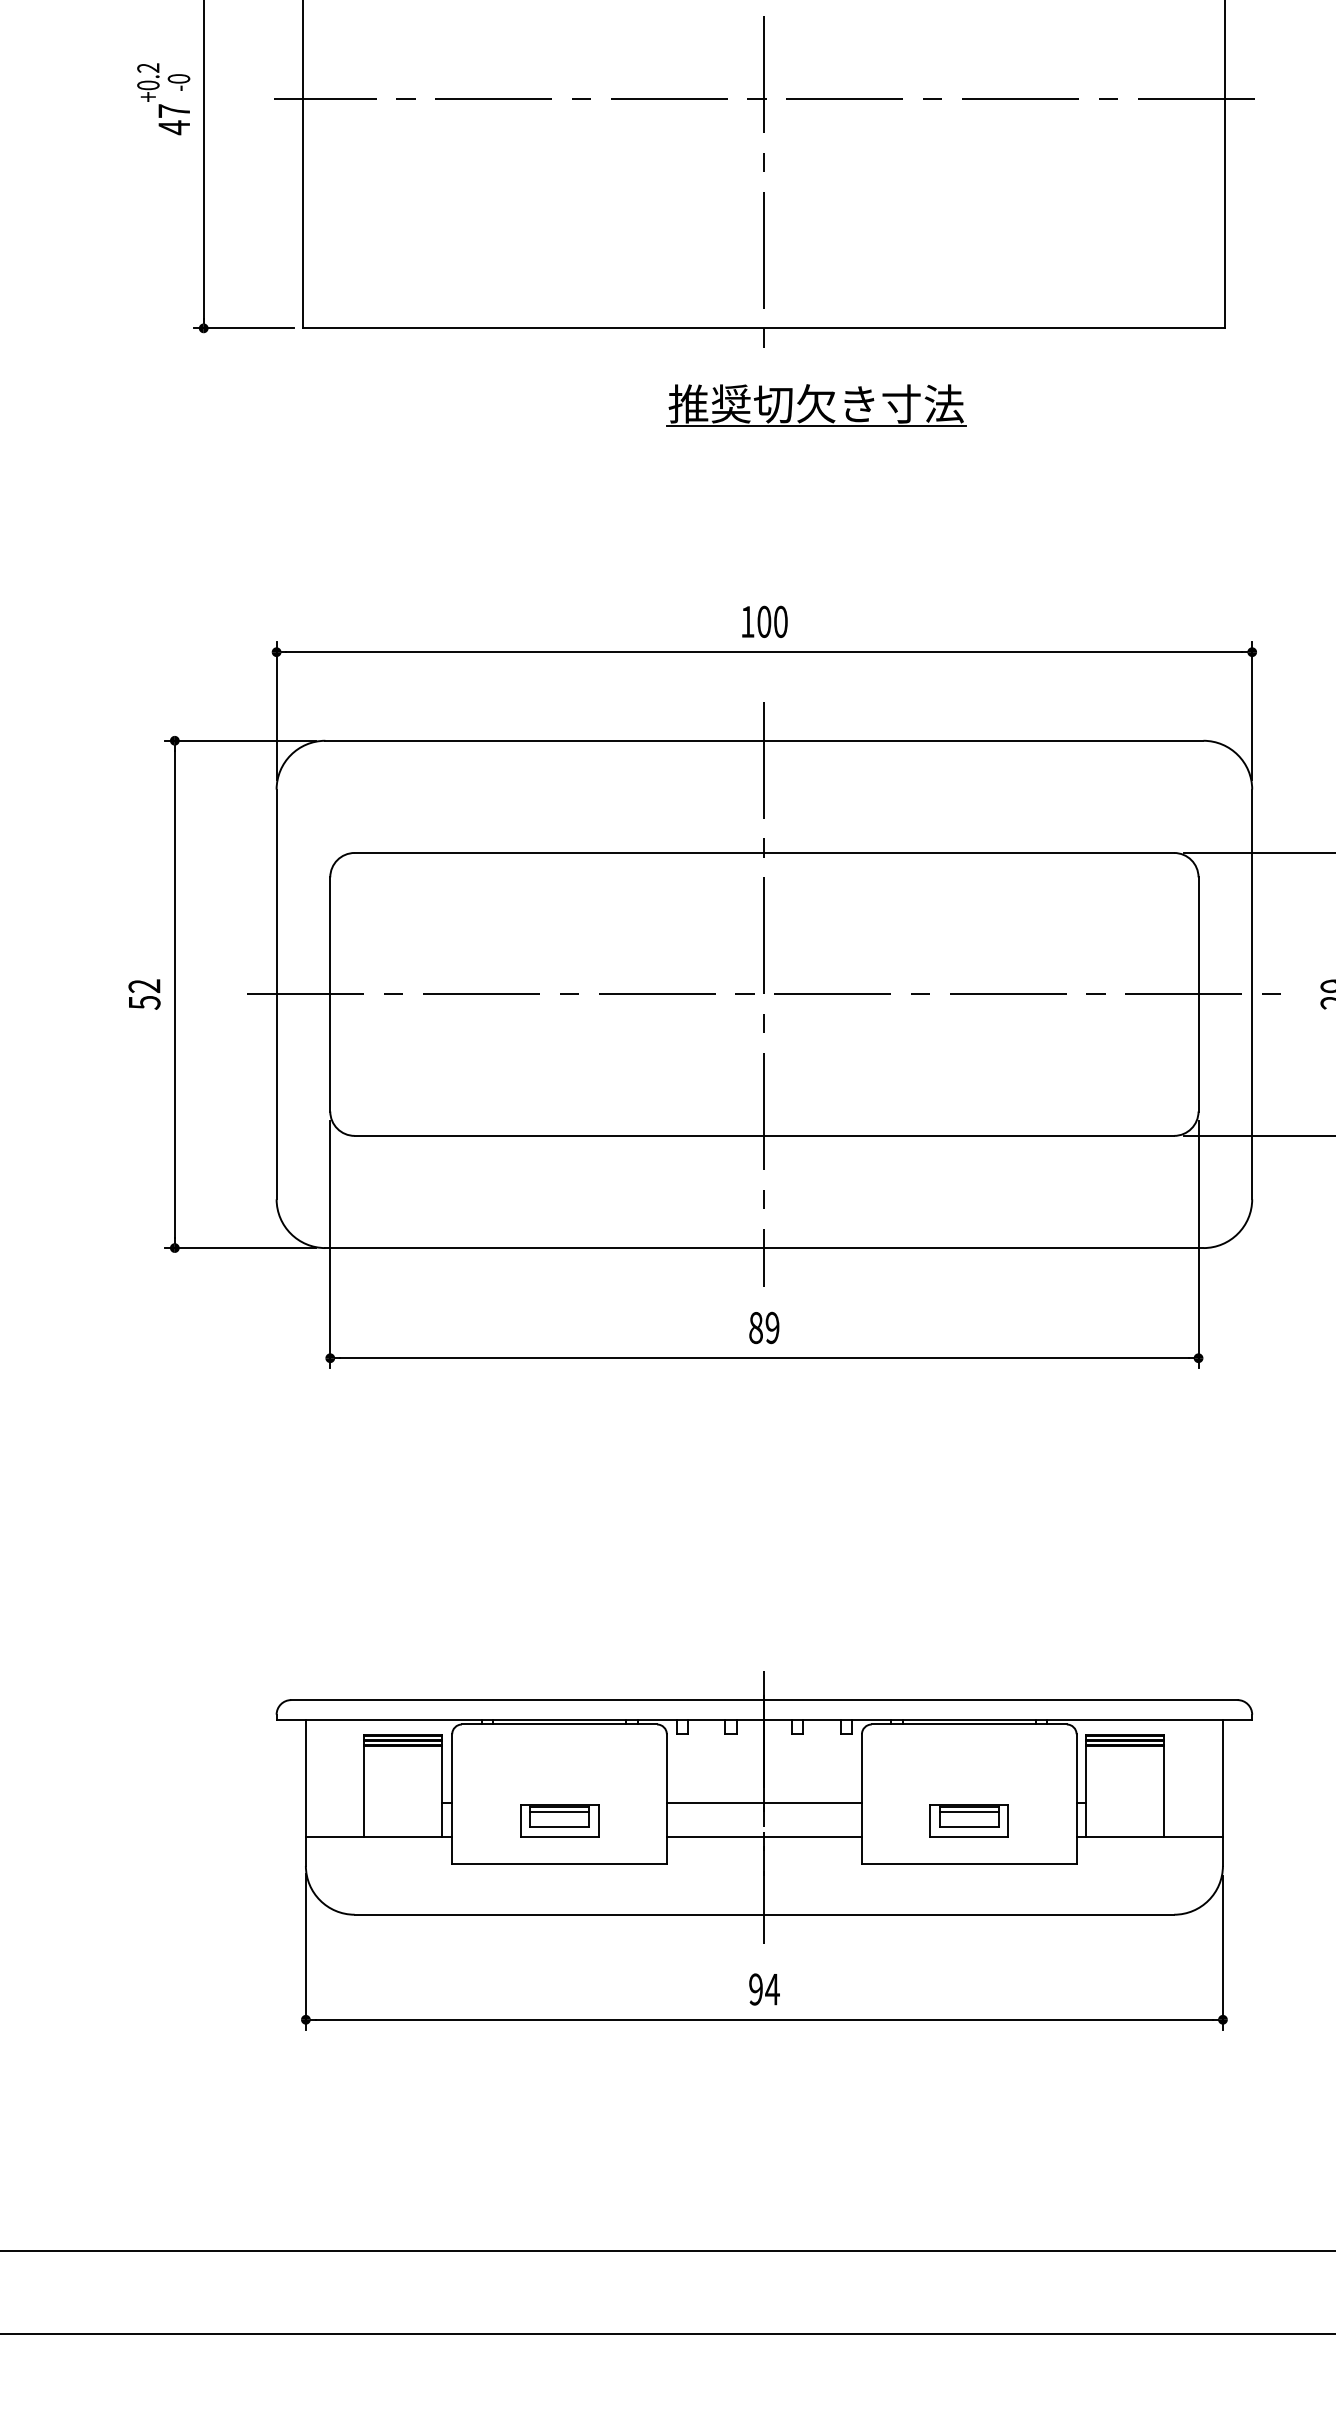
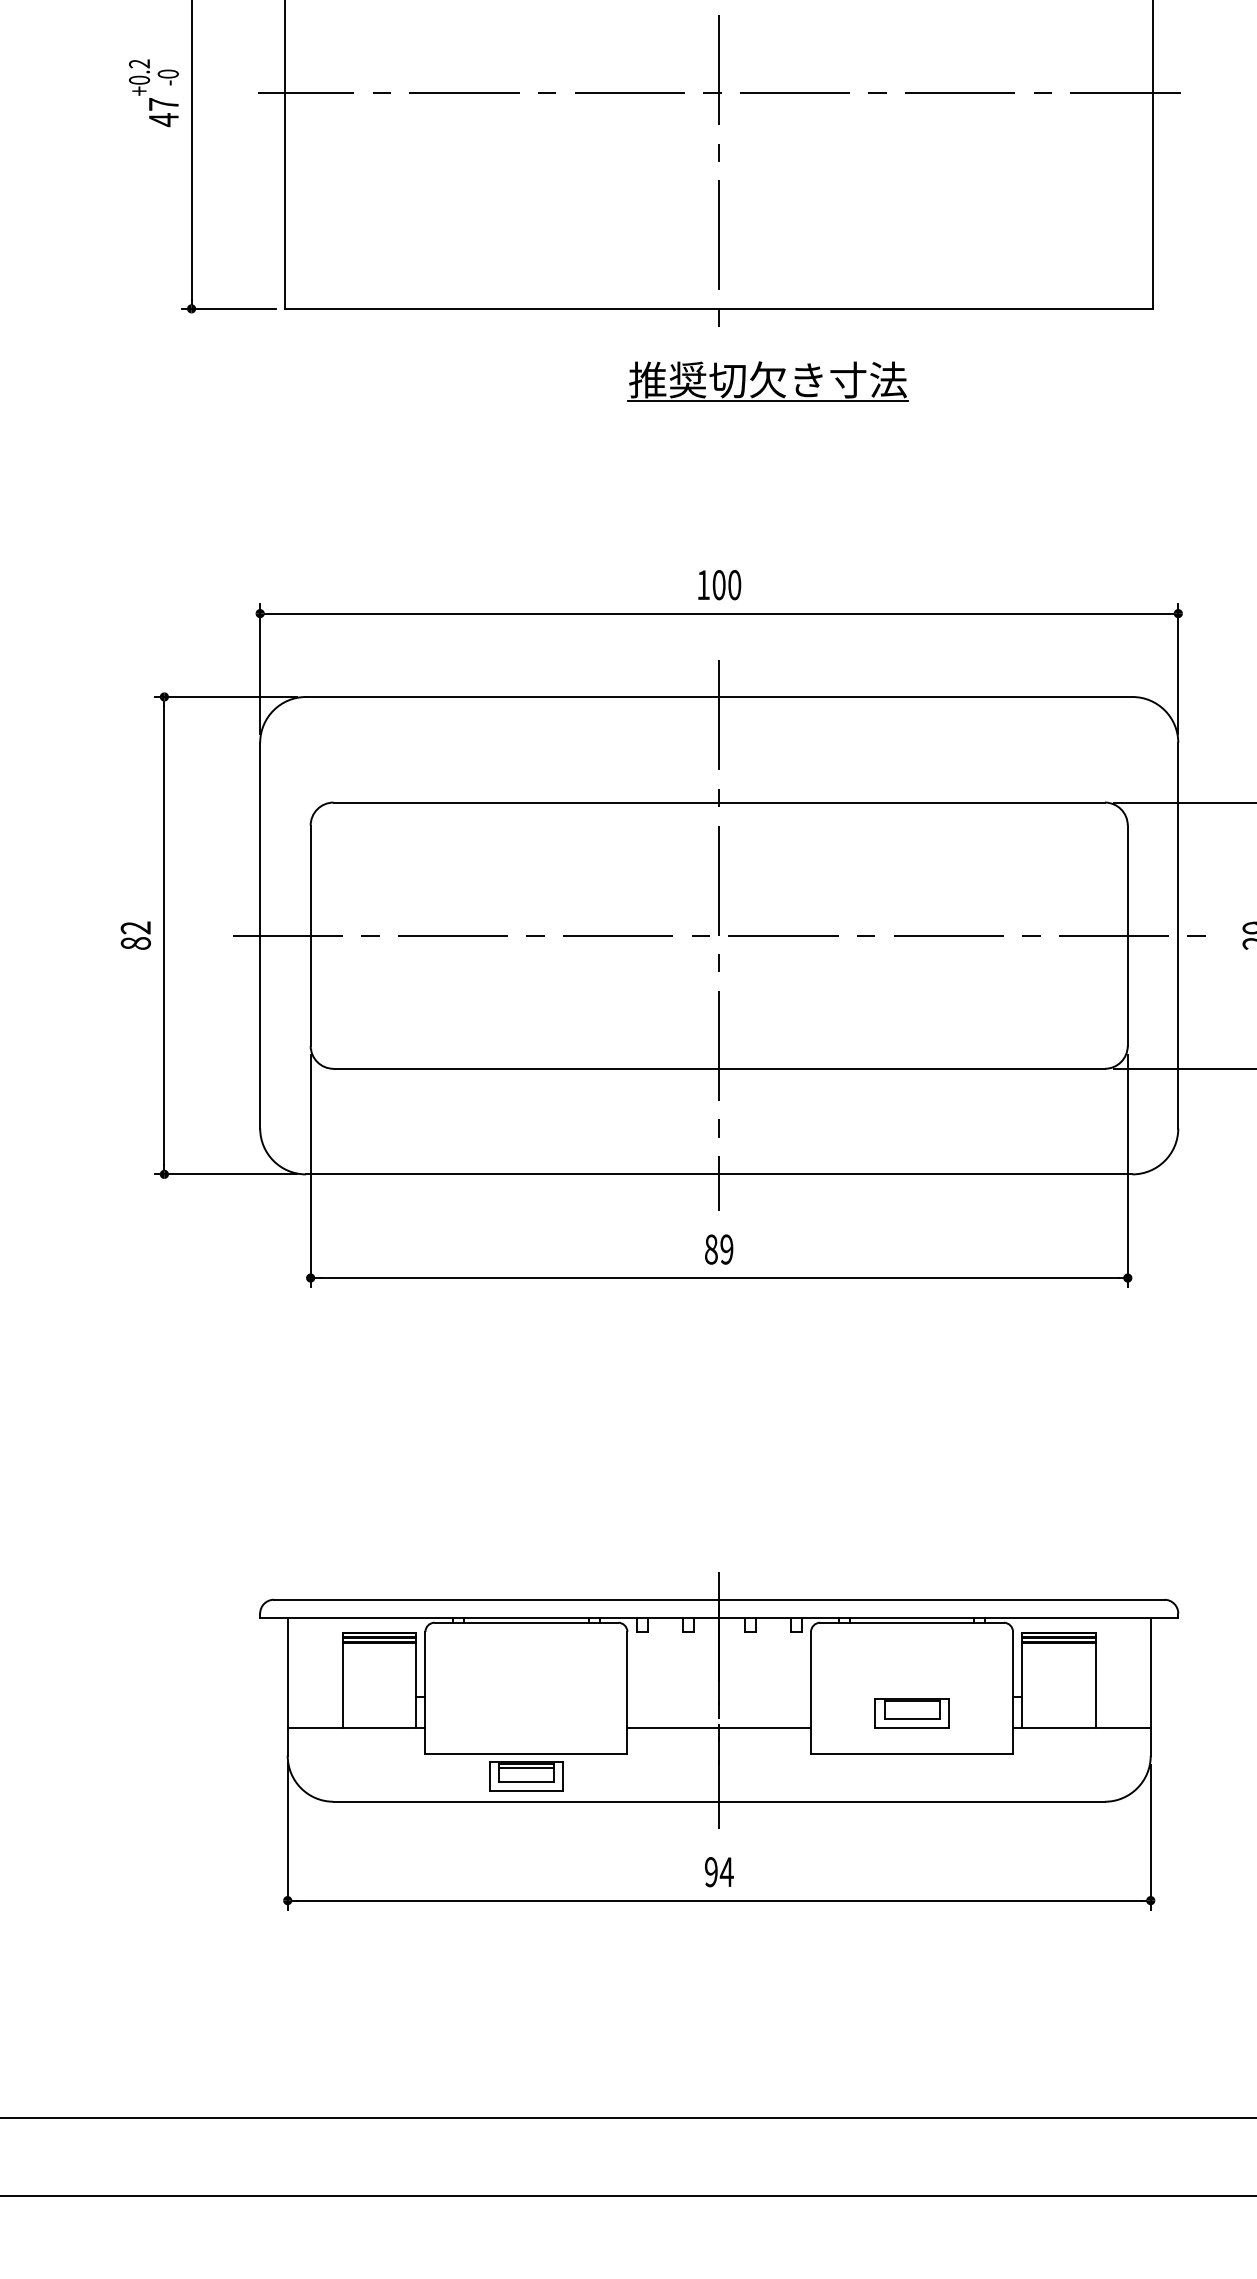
text: (144, 1002) -> (135, 943), 52 -> 82
line: (764, 1802) -> (719, 1696), removed
line: (968, 1812) -> (911, 1705), removed
part: (559, 1820) -> (526, 1776), moved

